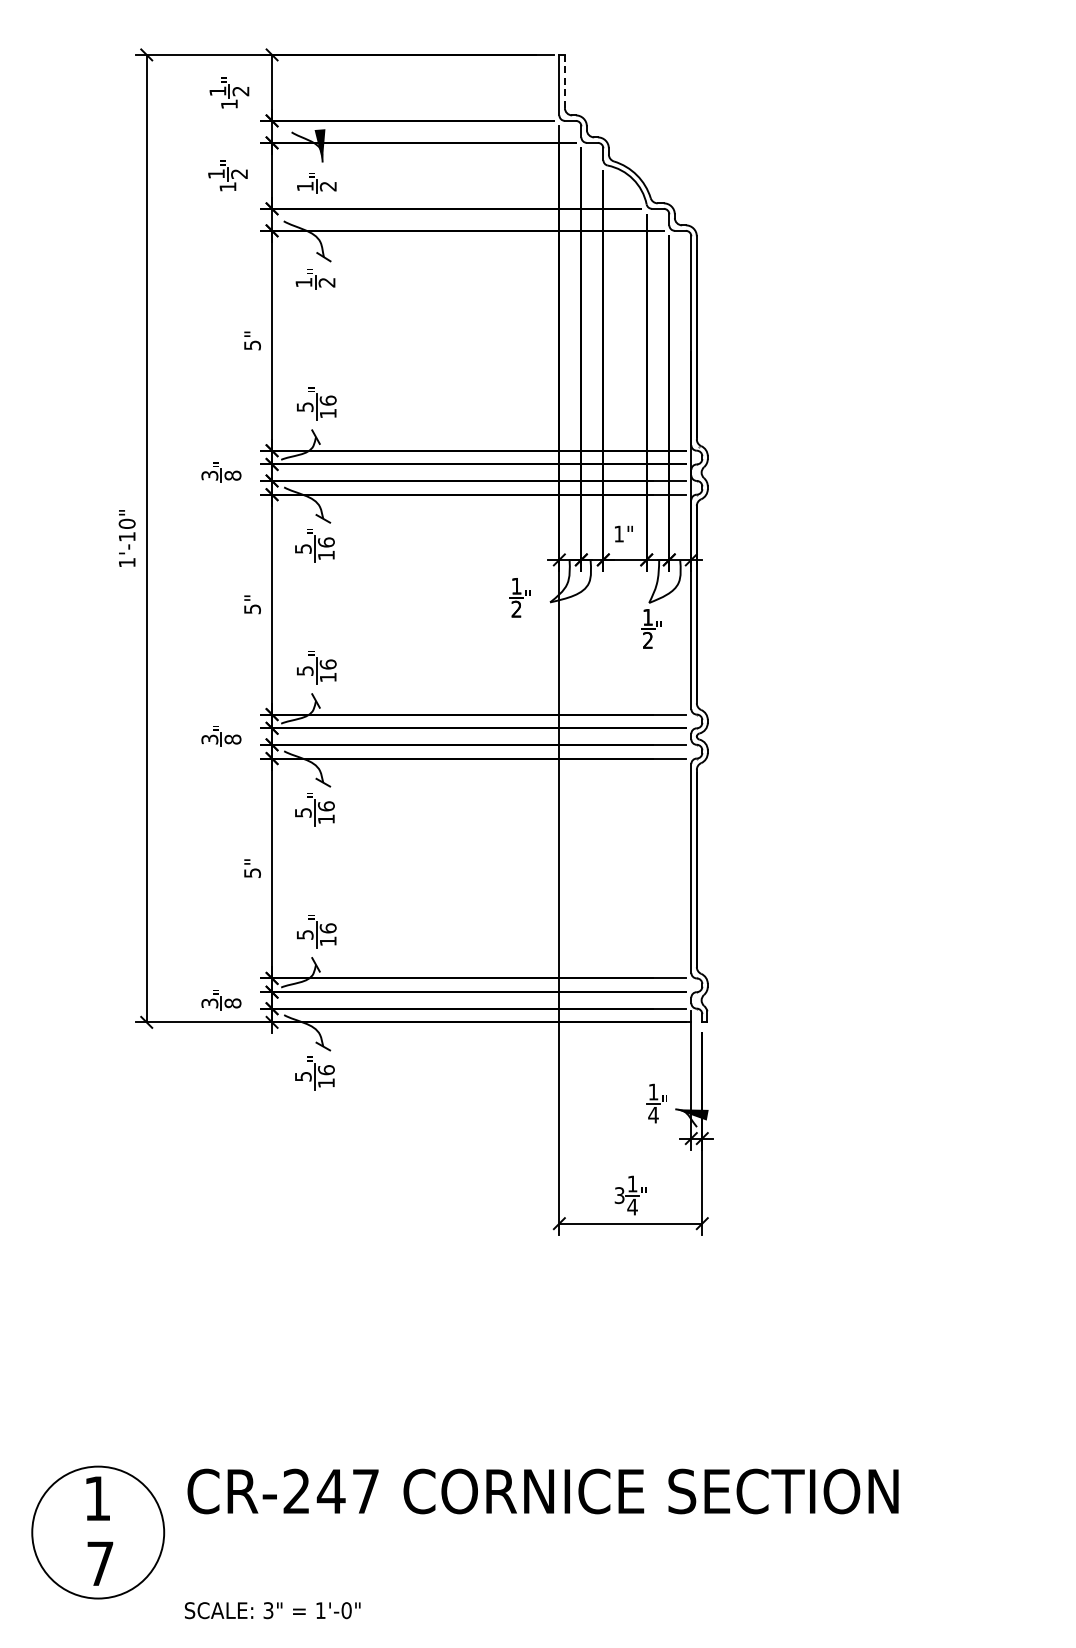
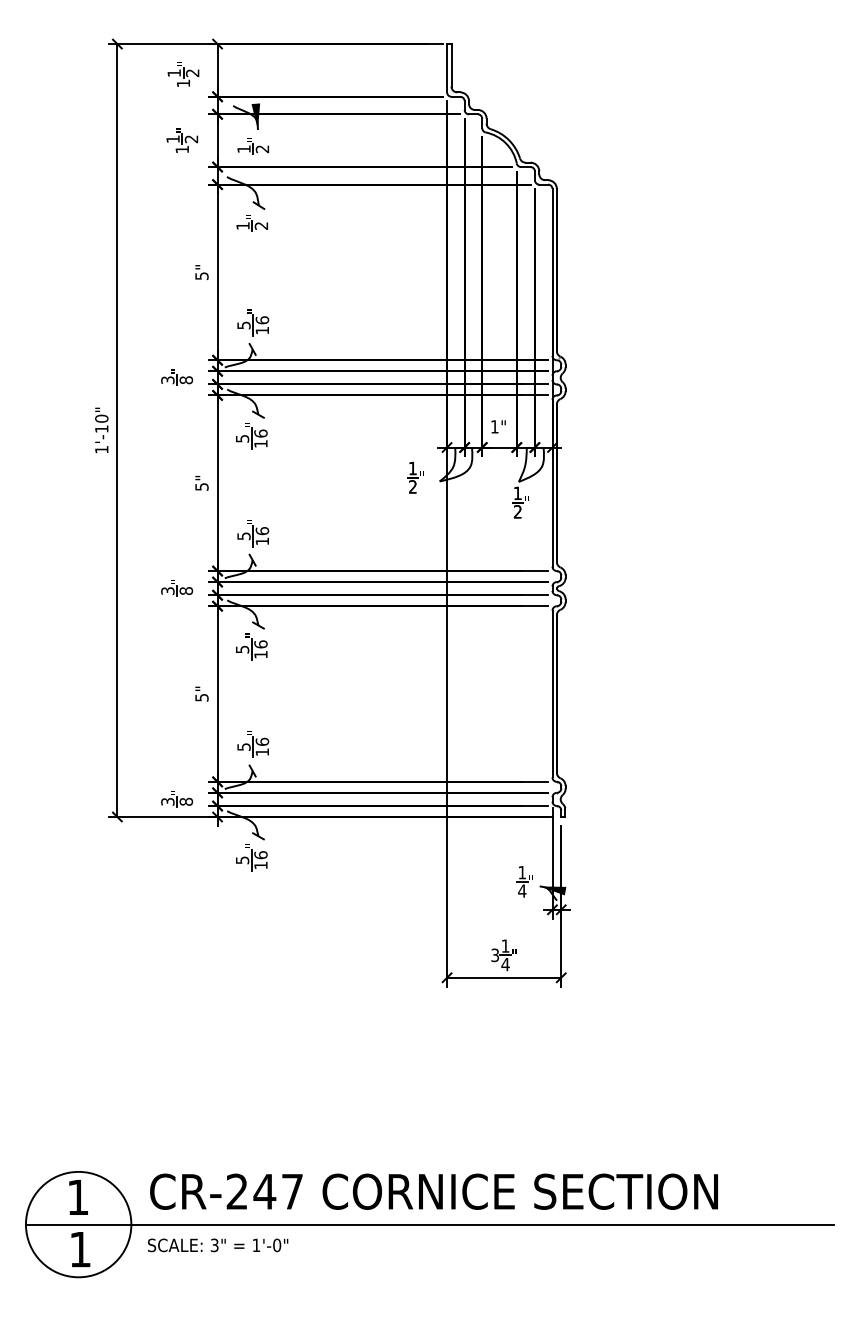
line: (564, 81) -> (451, 65), dashed -> solid
line: (537, 1532) -> (429, 1224), added
text: (100, 1563) -> (80, 1249), 7 -> 1
text: (272, 1610) -> (217, 1245), moved

